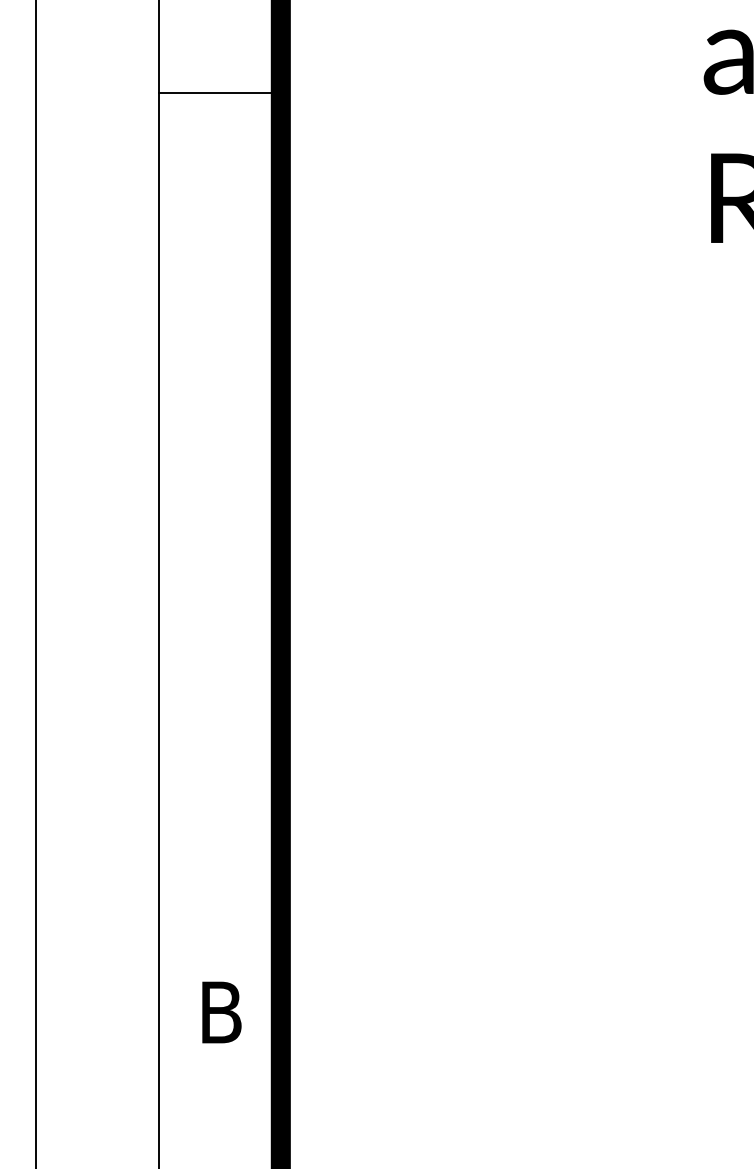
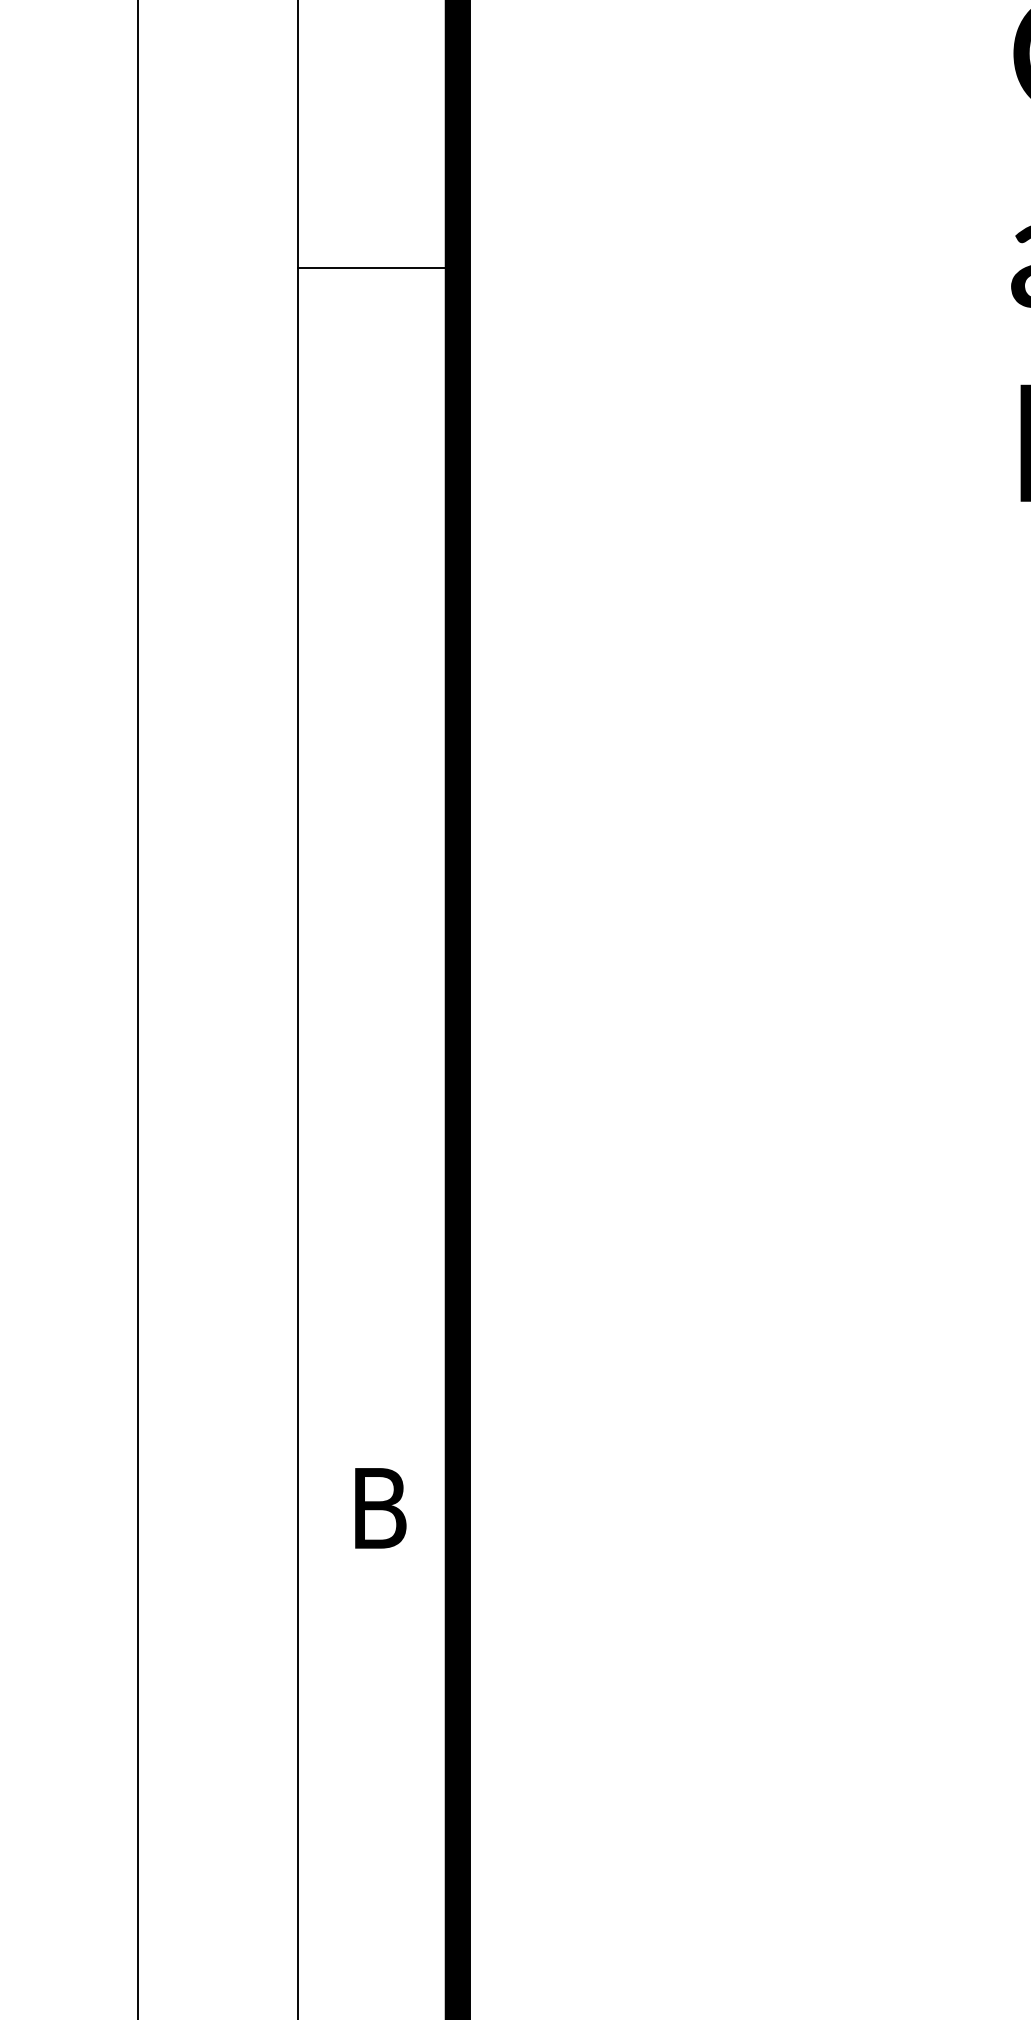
line: (222, 92) -> (381, 268), moved

